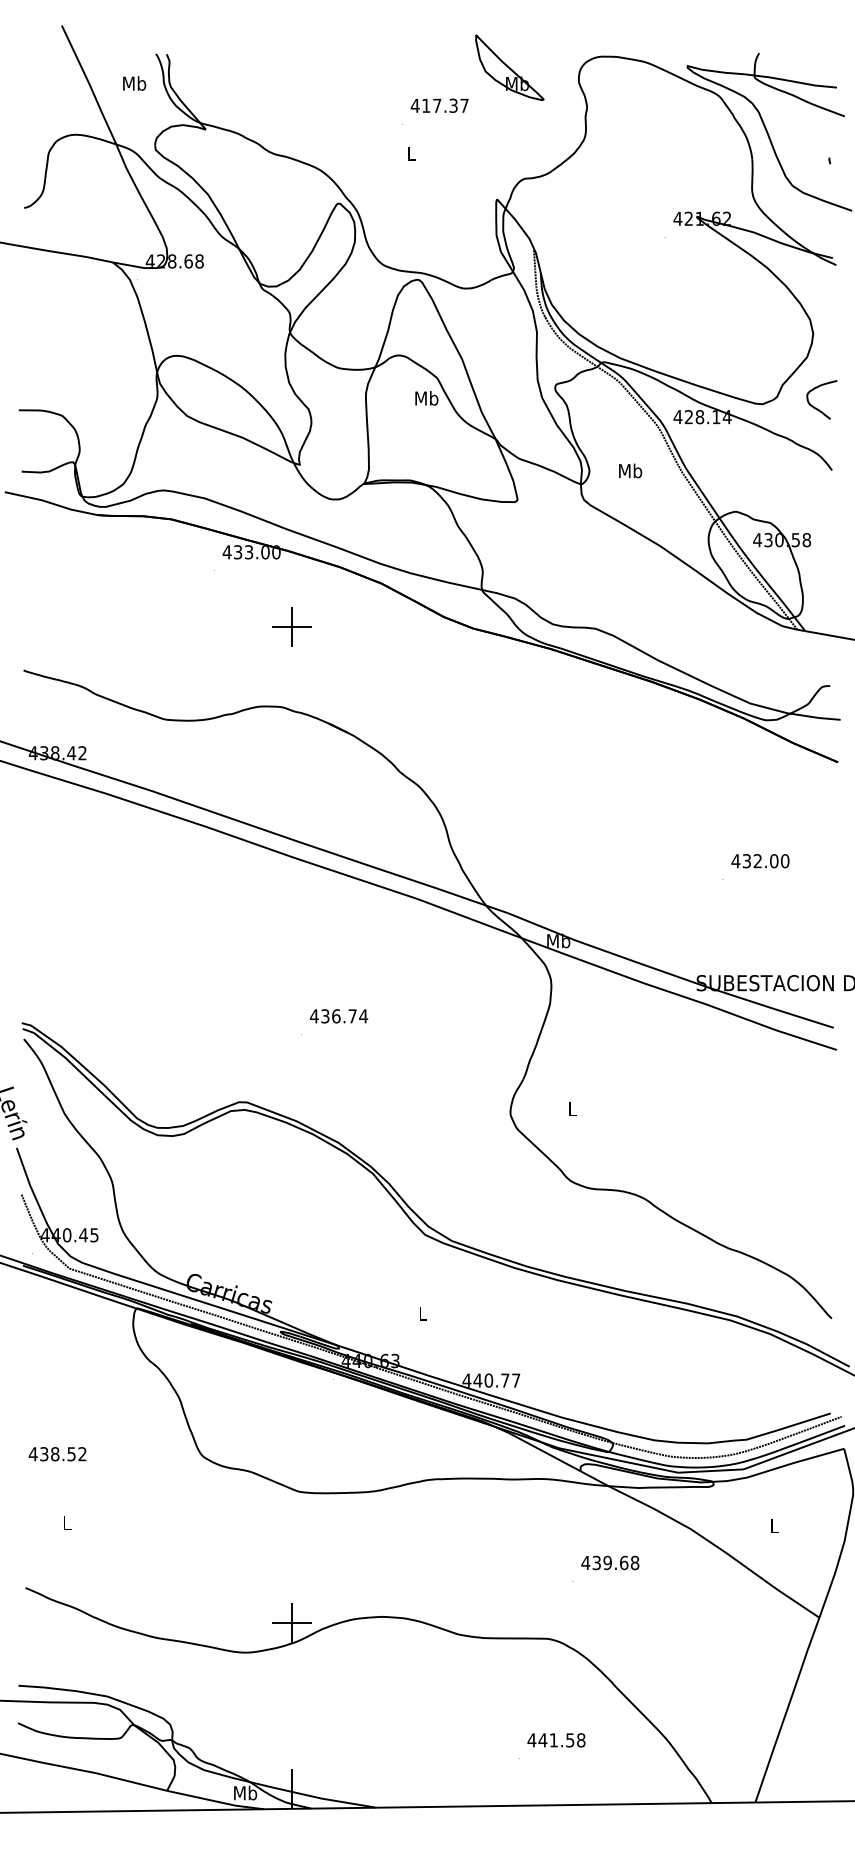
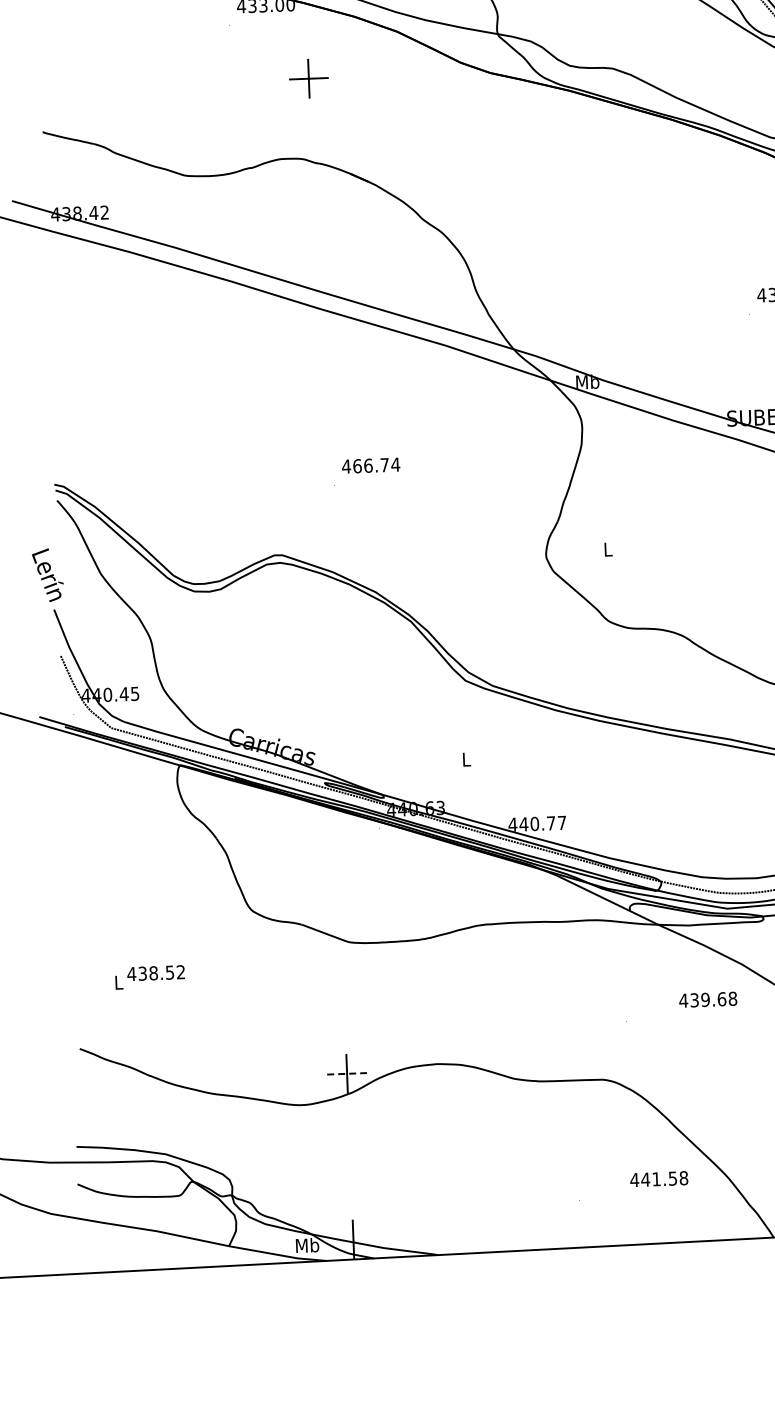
text: (325, 1016) -> (357, 466), 436.74 -> 466.74
text: (57, 1454) -> (155, 973), moved
text: (610, 1562) -> (708, 999), moved
line: (291, 1623) -> (346, 1074), solid -> dashed
text: (556, 1740) -> (659, 1179), moved

